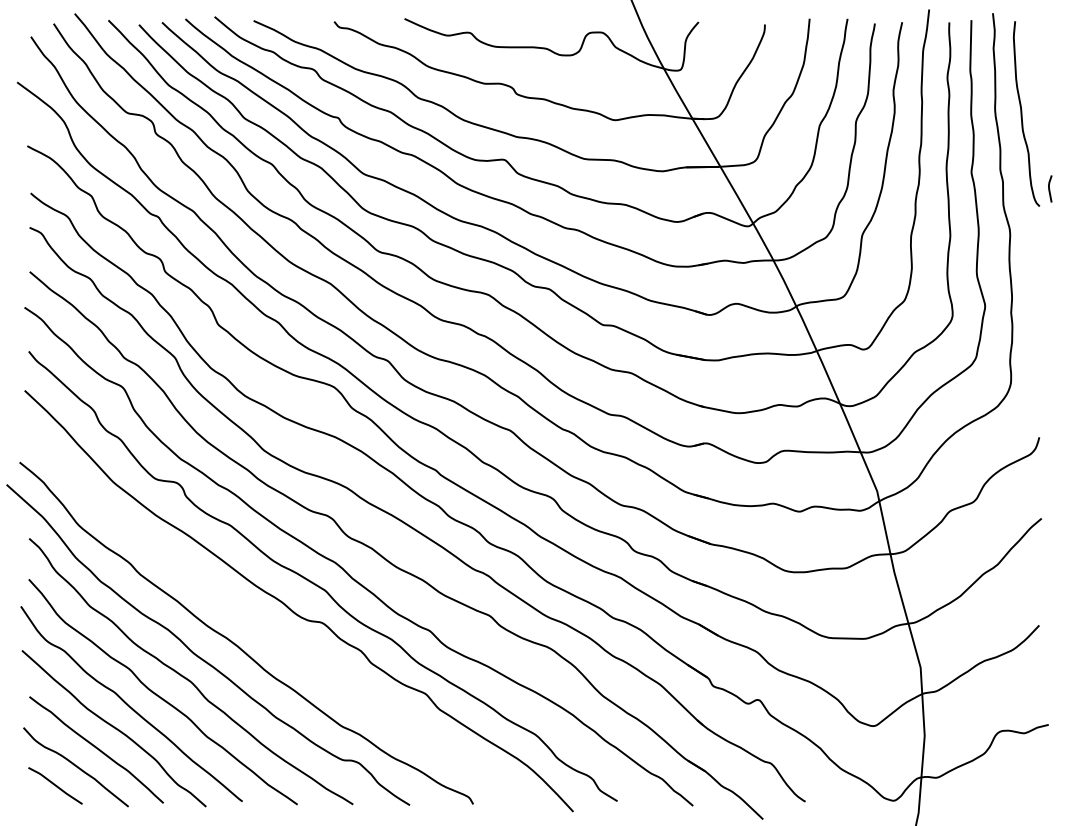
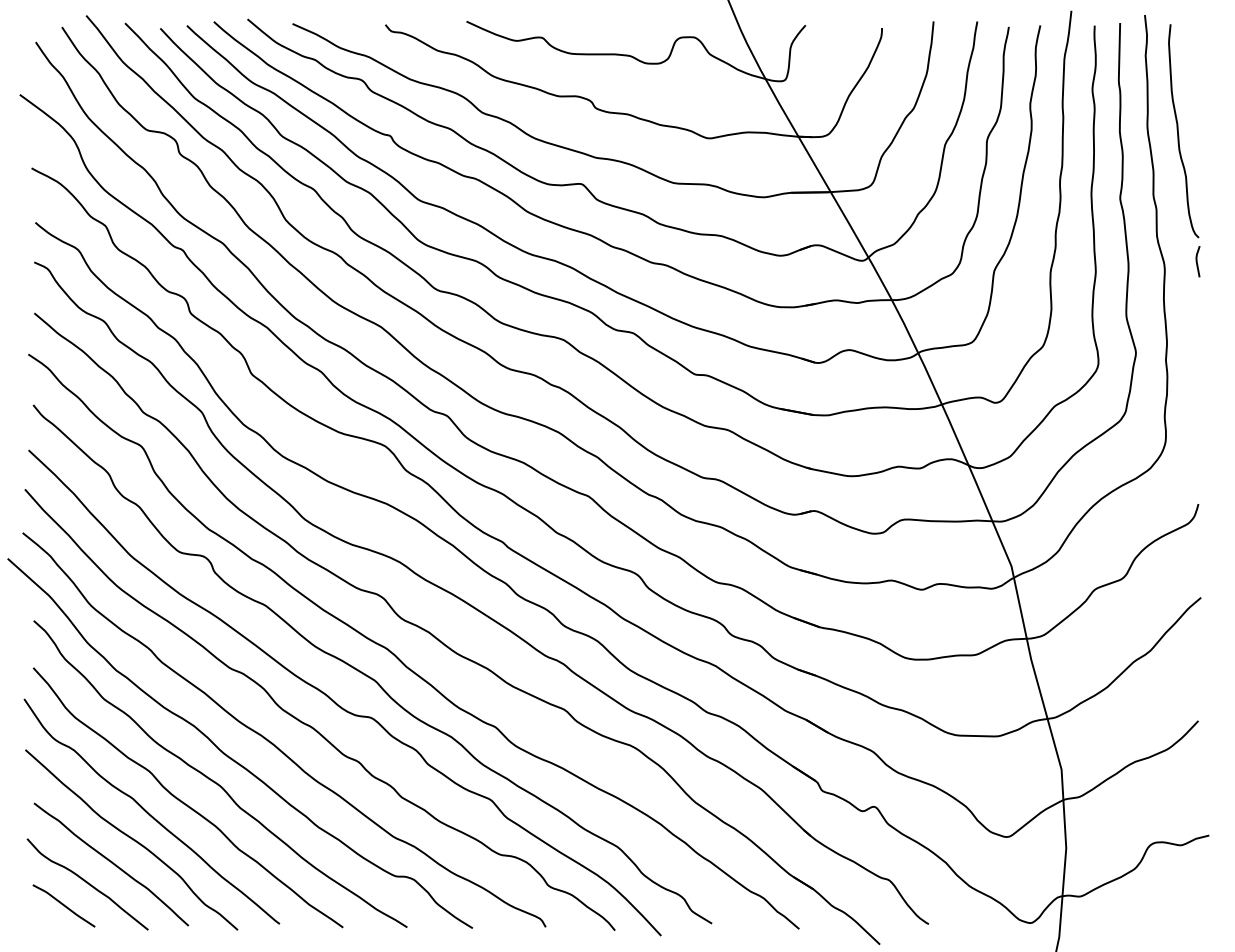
line: (1049, 188) -> (1197, 261), moved
curve: (269, 629) -> (310, 725), added

